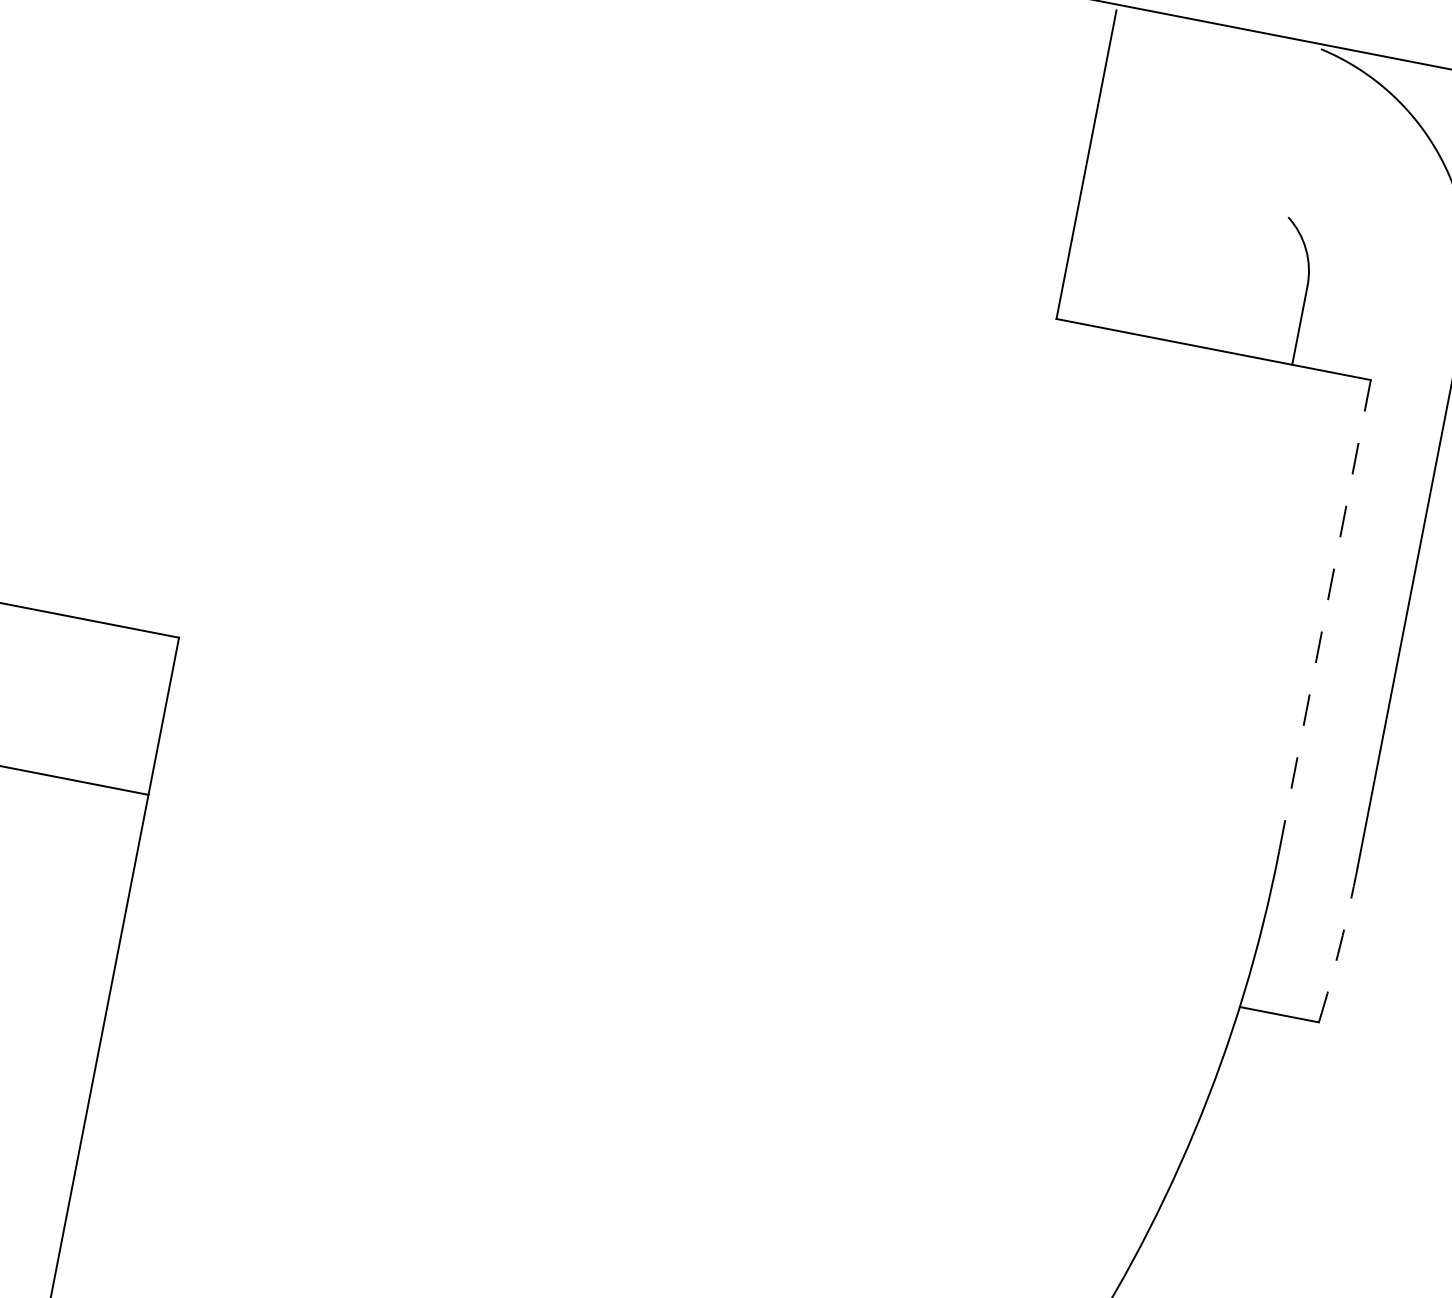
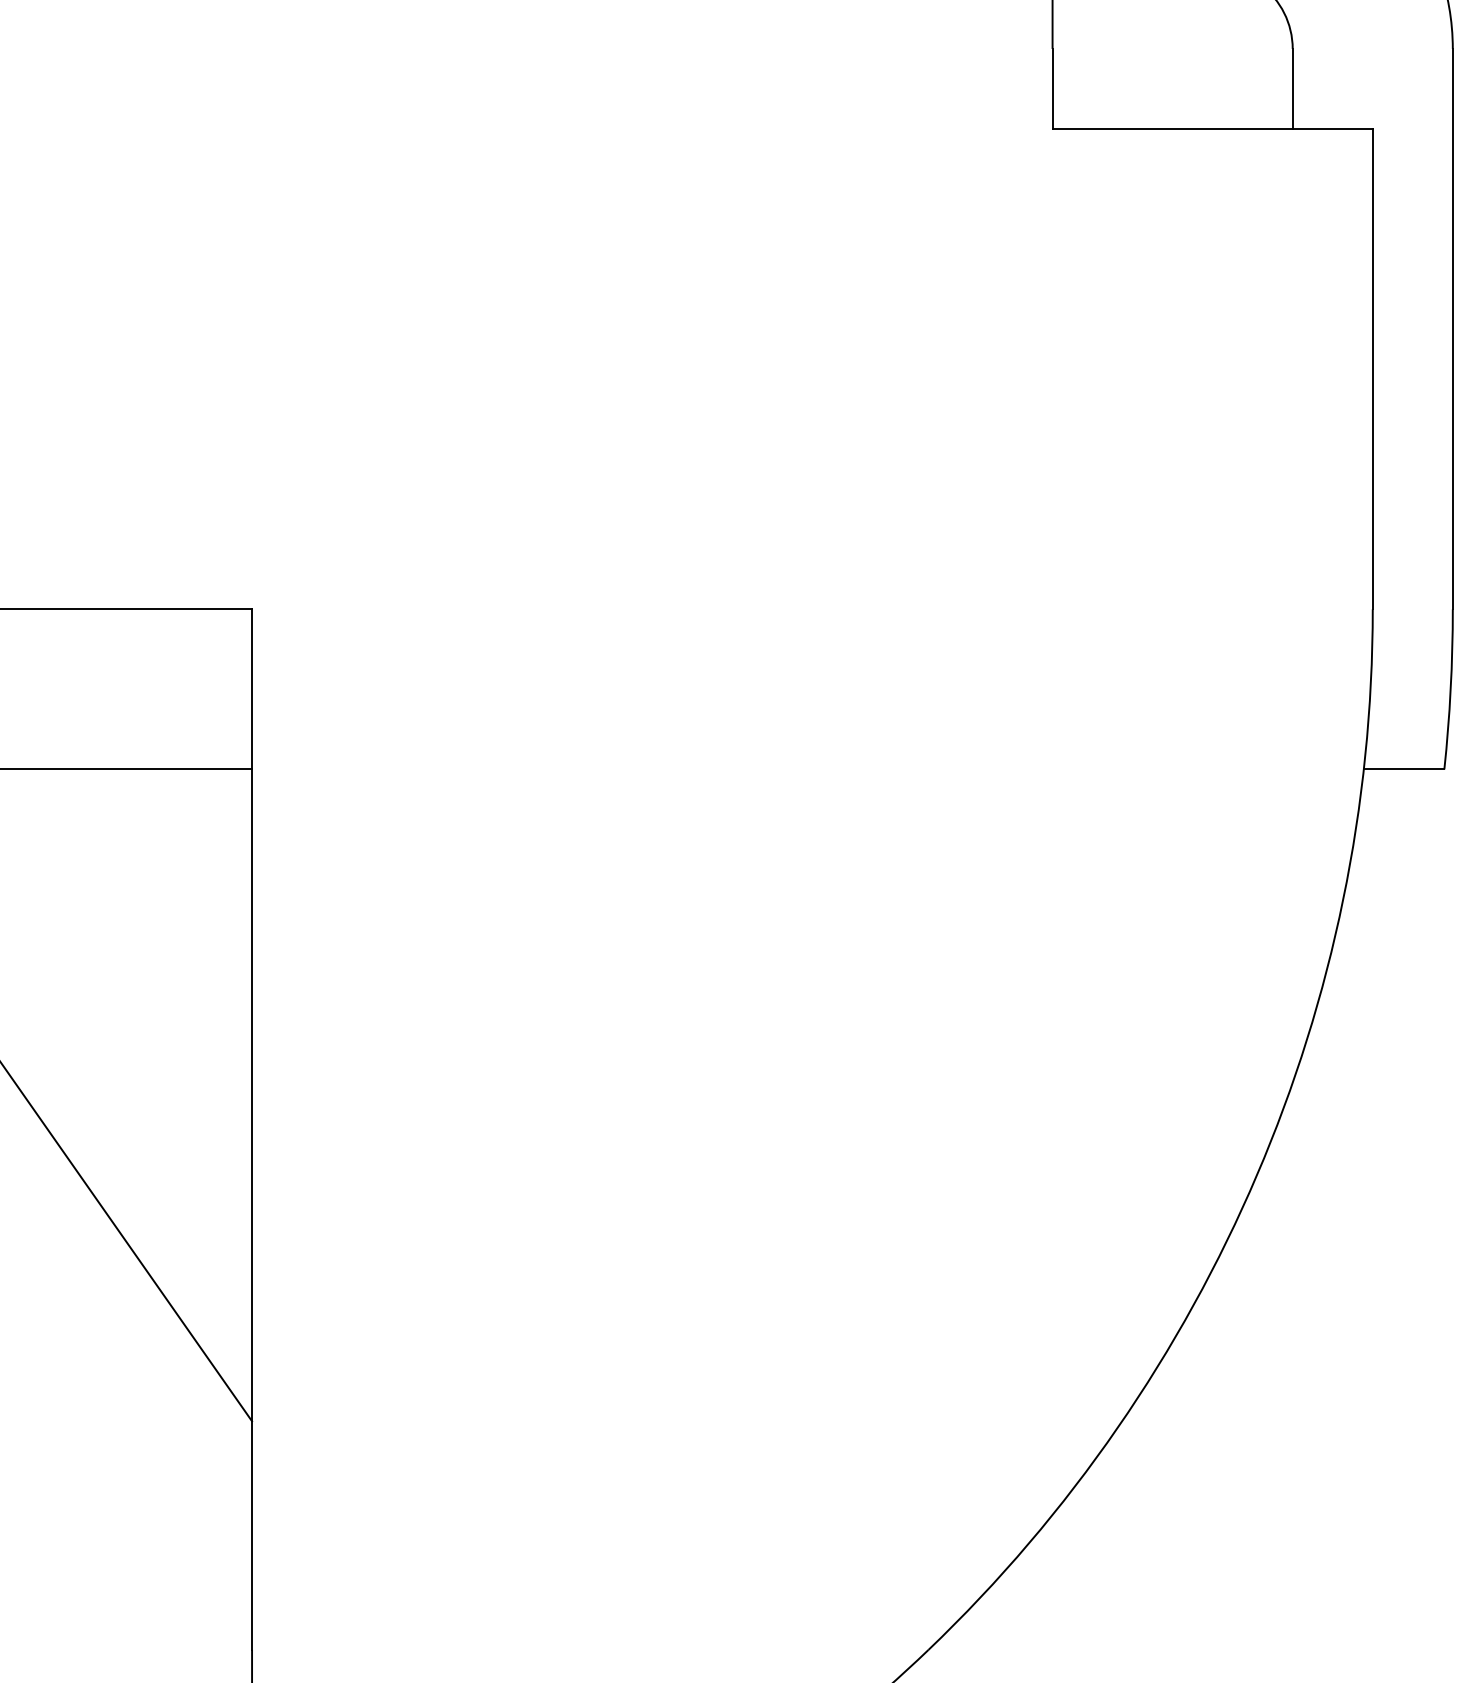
line: (1324, 615) -> (1372, 368), dashed -> solid
arc: (1340, 945) -> (1450, 689), dashed -> solid

